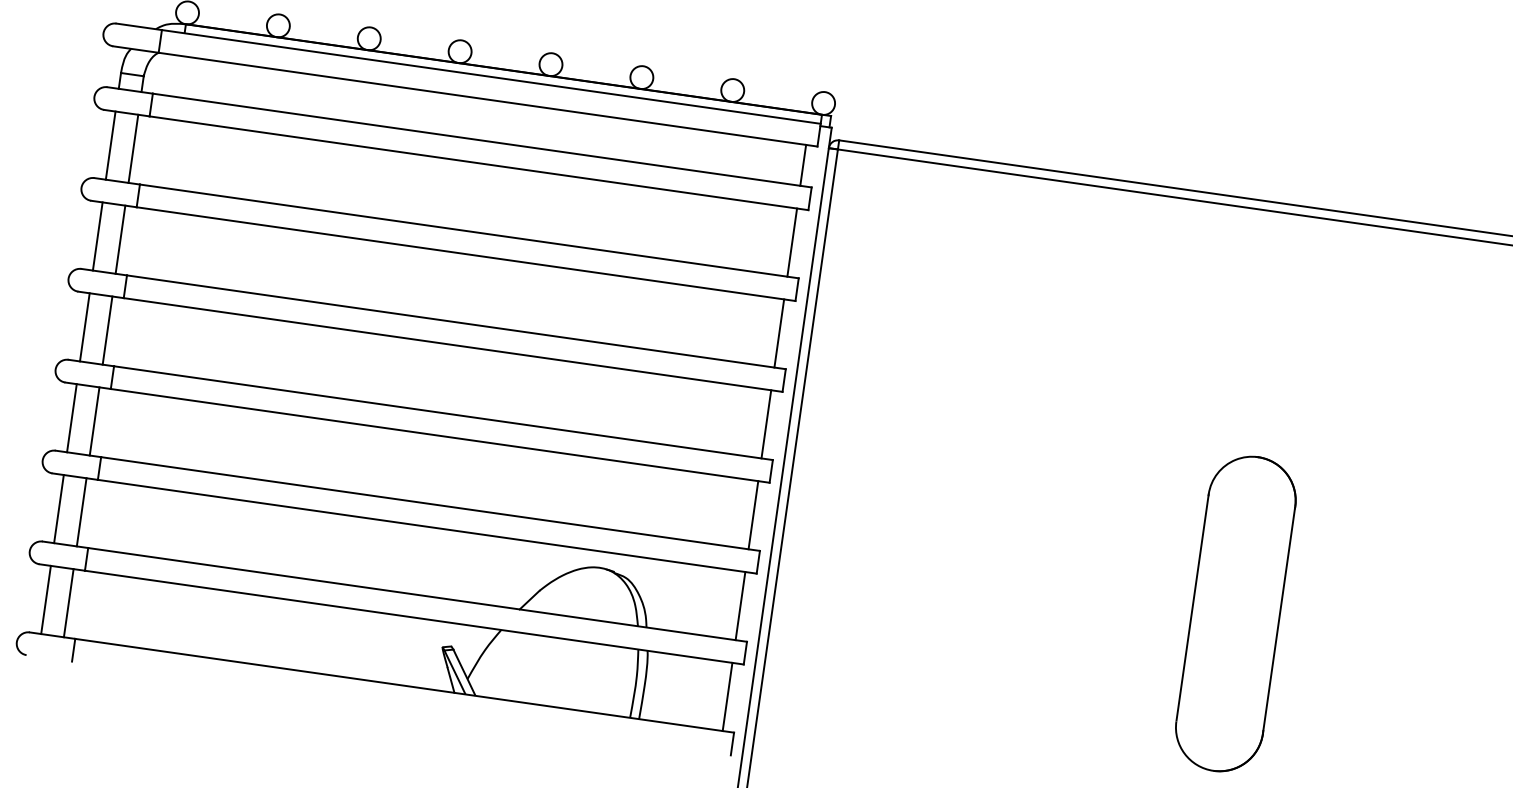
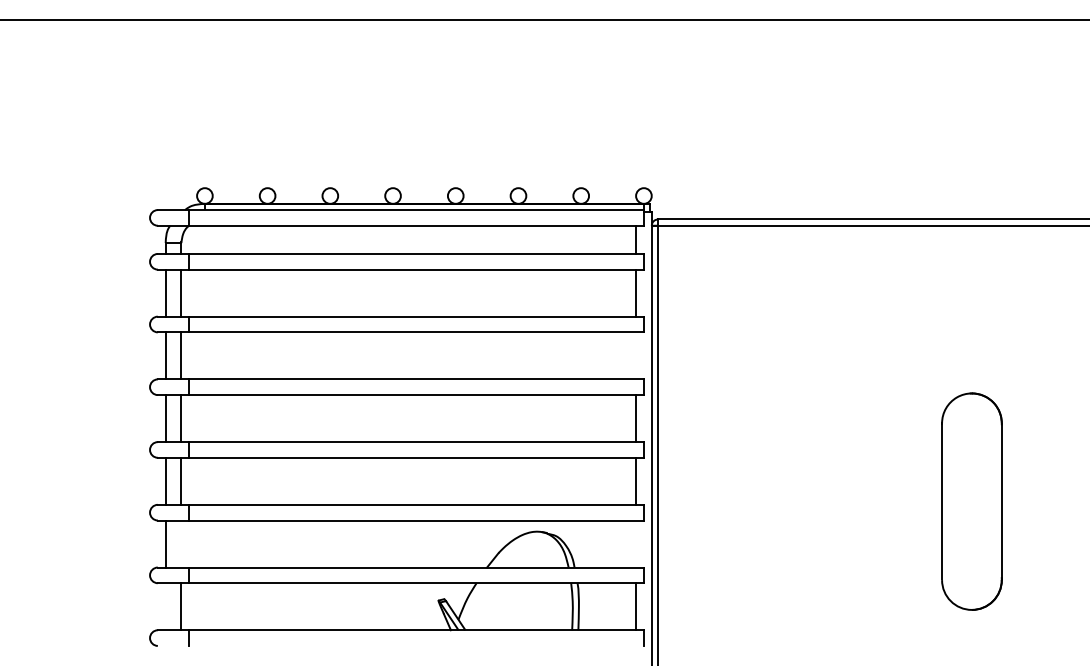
line: (779, 333) -> (636, 355), removed
line: (81, 511) -> (181, 543), removed
line: (45, 599) -> (165, 606), removed
line: (741, 605) -> (636, 543), removed

